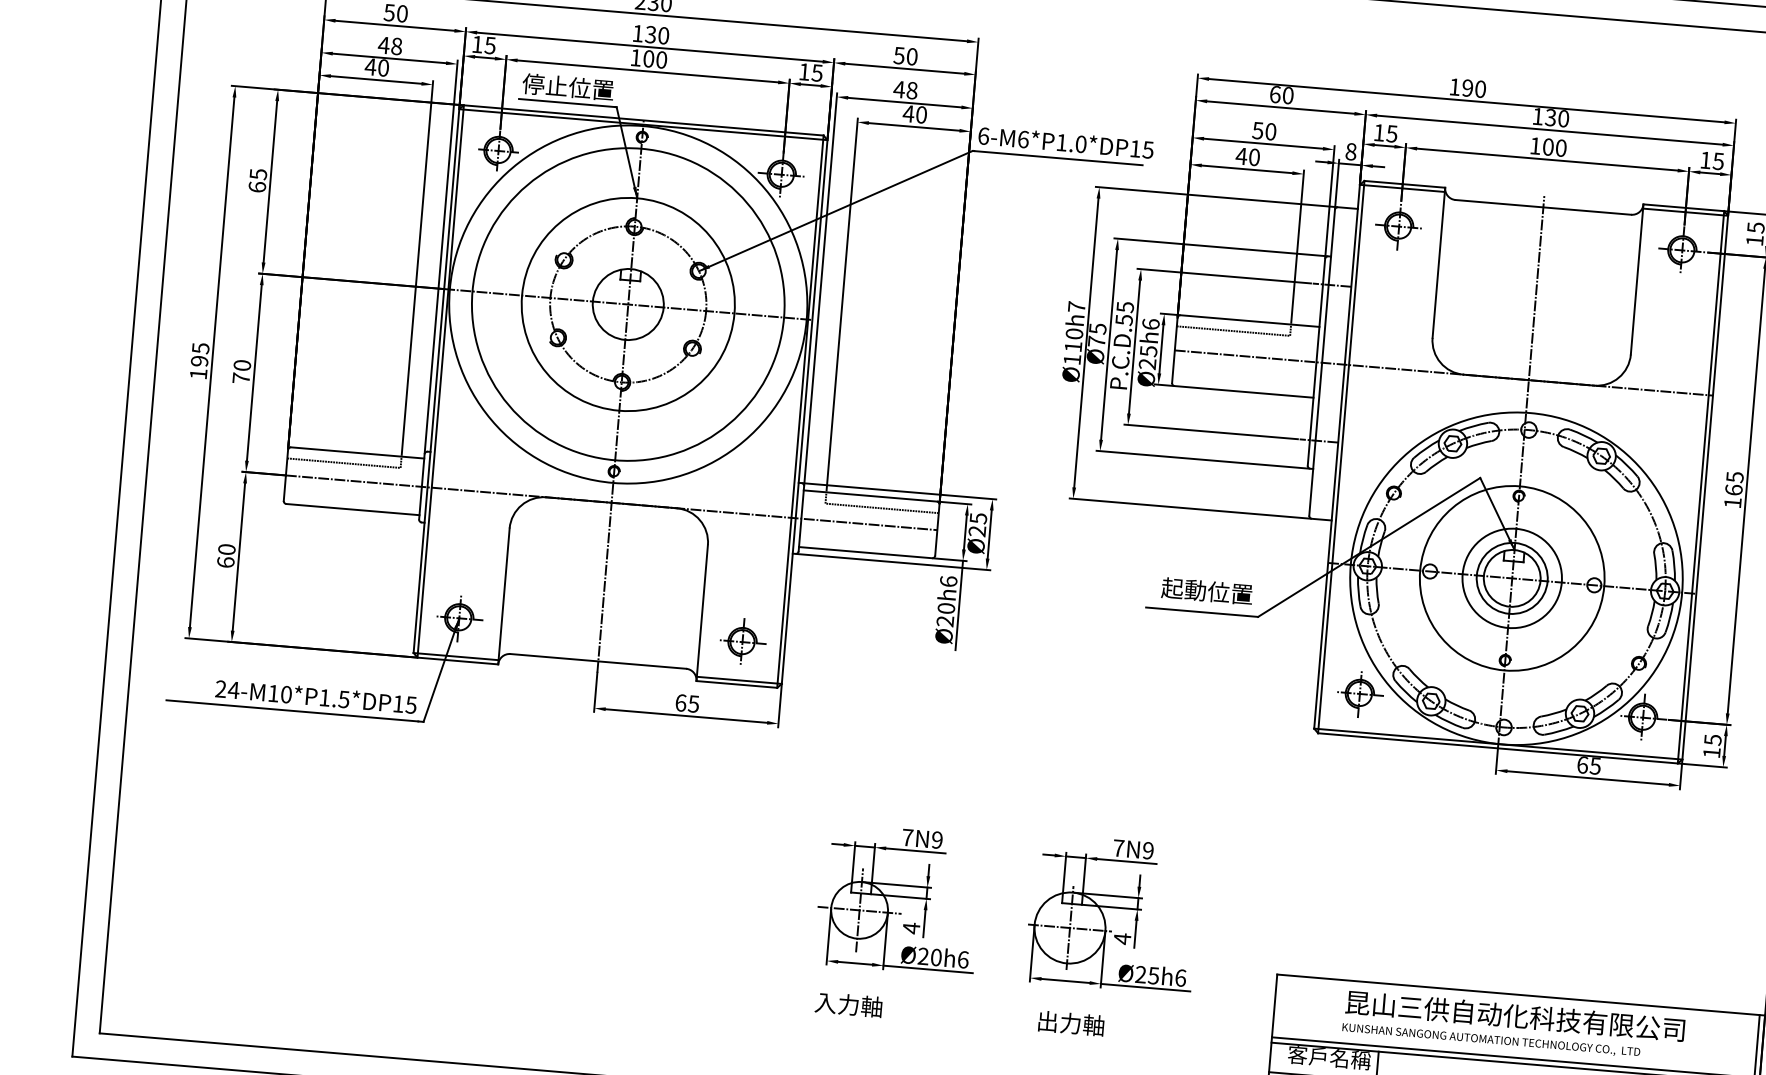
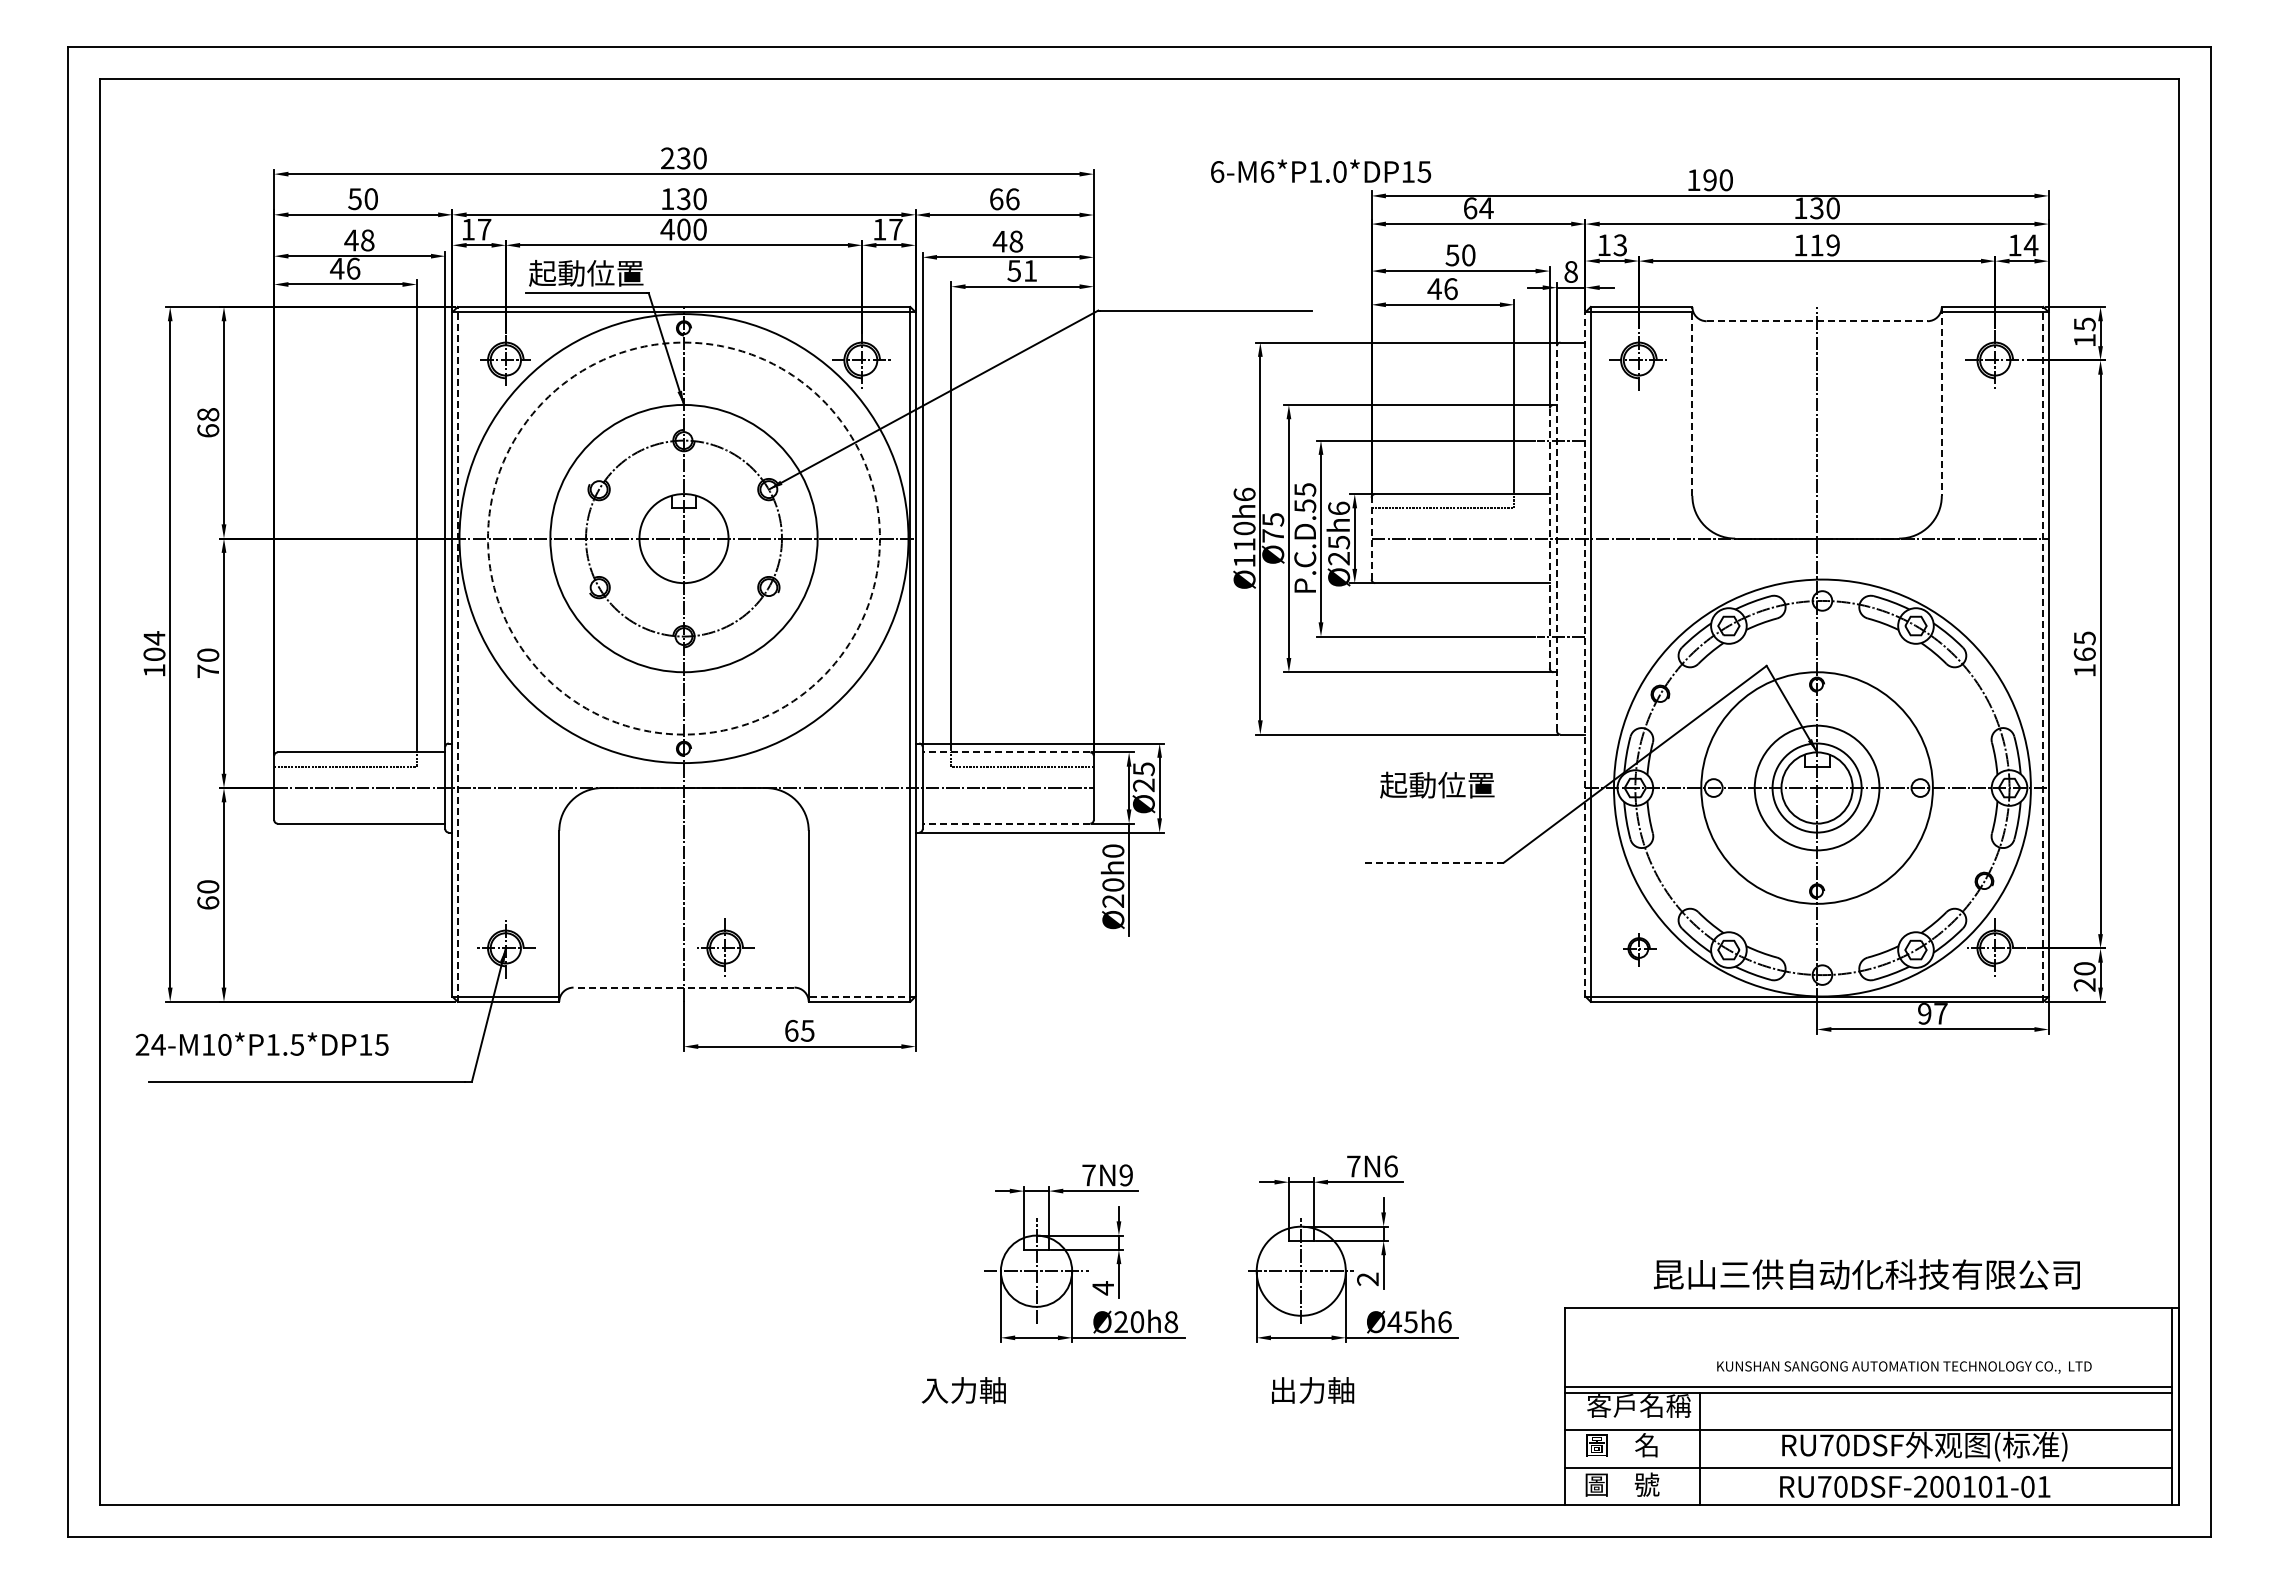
text: (490, 45) -> (484, 229), 15 -> 17
text: (905, 56) -> (1004, 199), 50 -> 66
text: (635, 57) -> (667, 229), 100 -> 400
text: (383, 67) -> (353, 268), 40 -> 46
text: (817, 72) -> (895, 229), 15 -> 17
text: (544, 85) -> (556, 273), 停止位置 -> 起動位置
text: (1288, 95) -> (1486, 208), 60 -> 64
text: (915, 114) -> (1022, 270), 40 -> 51
text: (1392, 133) -> (1620, 244), 15 -> 13
text: (1066, 141) -> (1321, 170), moved
text: (1554, 147) -> (1824, 245), 100 -> 119
text: (1254, 156) -> (1450, 288), 40 -> 46
text: (1718, 161) -> (2030, 245), 15 -> 14
text: (258, 174) -> (208, 414), 65 -> 68
line: (1543, 207) -> (1817, 321), solid -> dashed
line: (1439, 262) -> (1692, 400), solid -> dashed
line: (1636, 279) -> (1941, 401), solid -> dashed
circle: (628, 304) -> (684, 538), solid -> dashed
text: (1076, 306) -> (1244, 494), Ø110h7 -> Ø110h6
line: (1174, 350) -> (1371, 538), solid -> dashed
text: (200, 354) -> (154, 646), 195 -> 104
line: (1316, 362) -> (1549, 538), solid -> dashed
line: (1321, 362) -> (1556, 538), solid -> dashed
line: (440, 380) -> (457, 653), solid -> dashed
line: (1337, 456) -> (1585, 653), solid -> dashed
line: (1701, 486) -> (2043, 653), solid -> dashed
line: (870, 496) -> (1006, 752), solid -> dashed
line: (865, 552) -> (1006, 823), solid -> dashed
text: (948, 581) -> (1113, 850), Ø20h6 -> Ø20h0
text: (1207, 590) -> (1437, 784), moved
line: (1201, 611) -> (1432, 862), solid -> dashed
part: (742, 641) -> (725, 947), moved
line: (597, 661) -> (683, 987), solid -> dashed
line: (738, 680) -> (861, 996), solid -> dashed
part: (1360, 694) -> (1639, 949), size x0.6
text: (315, 696) -> (261, 1043), moved
text: (1712, 746) -> (2084, 976), 15 -> 20
text: (1588, 765) -> (1932, 1013), 65 -> 97
text: (1147, 850) -> (1390, 1166), 7N9 -> 7N6
text: (1122, 939) -> (1367, 1279), 4 -> 2
text: (963, 960) -> (1171, 1322), Ø20h6 -> Ø20h8
text: (1140, 974) -> (1394, 1321), Ø25h6 -> Ø45h6
text: (848, 1004) -> (963, 1390), moved
text: (1515, 1016) -> (1866, 1274), moved
text: (1491, 1040) -> (1904, 1367), moved

